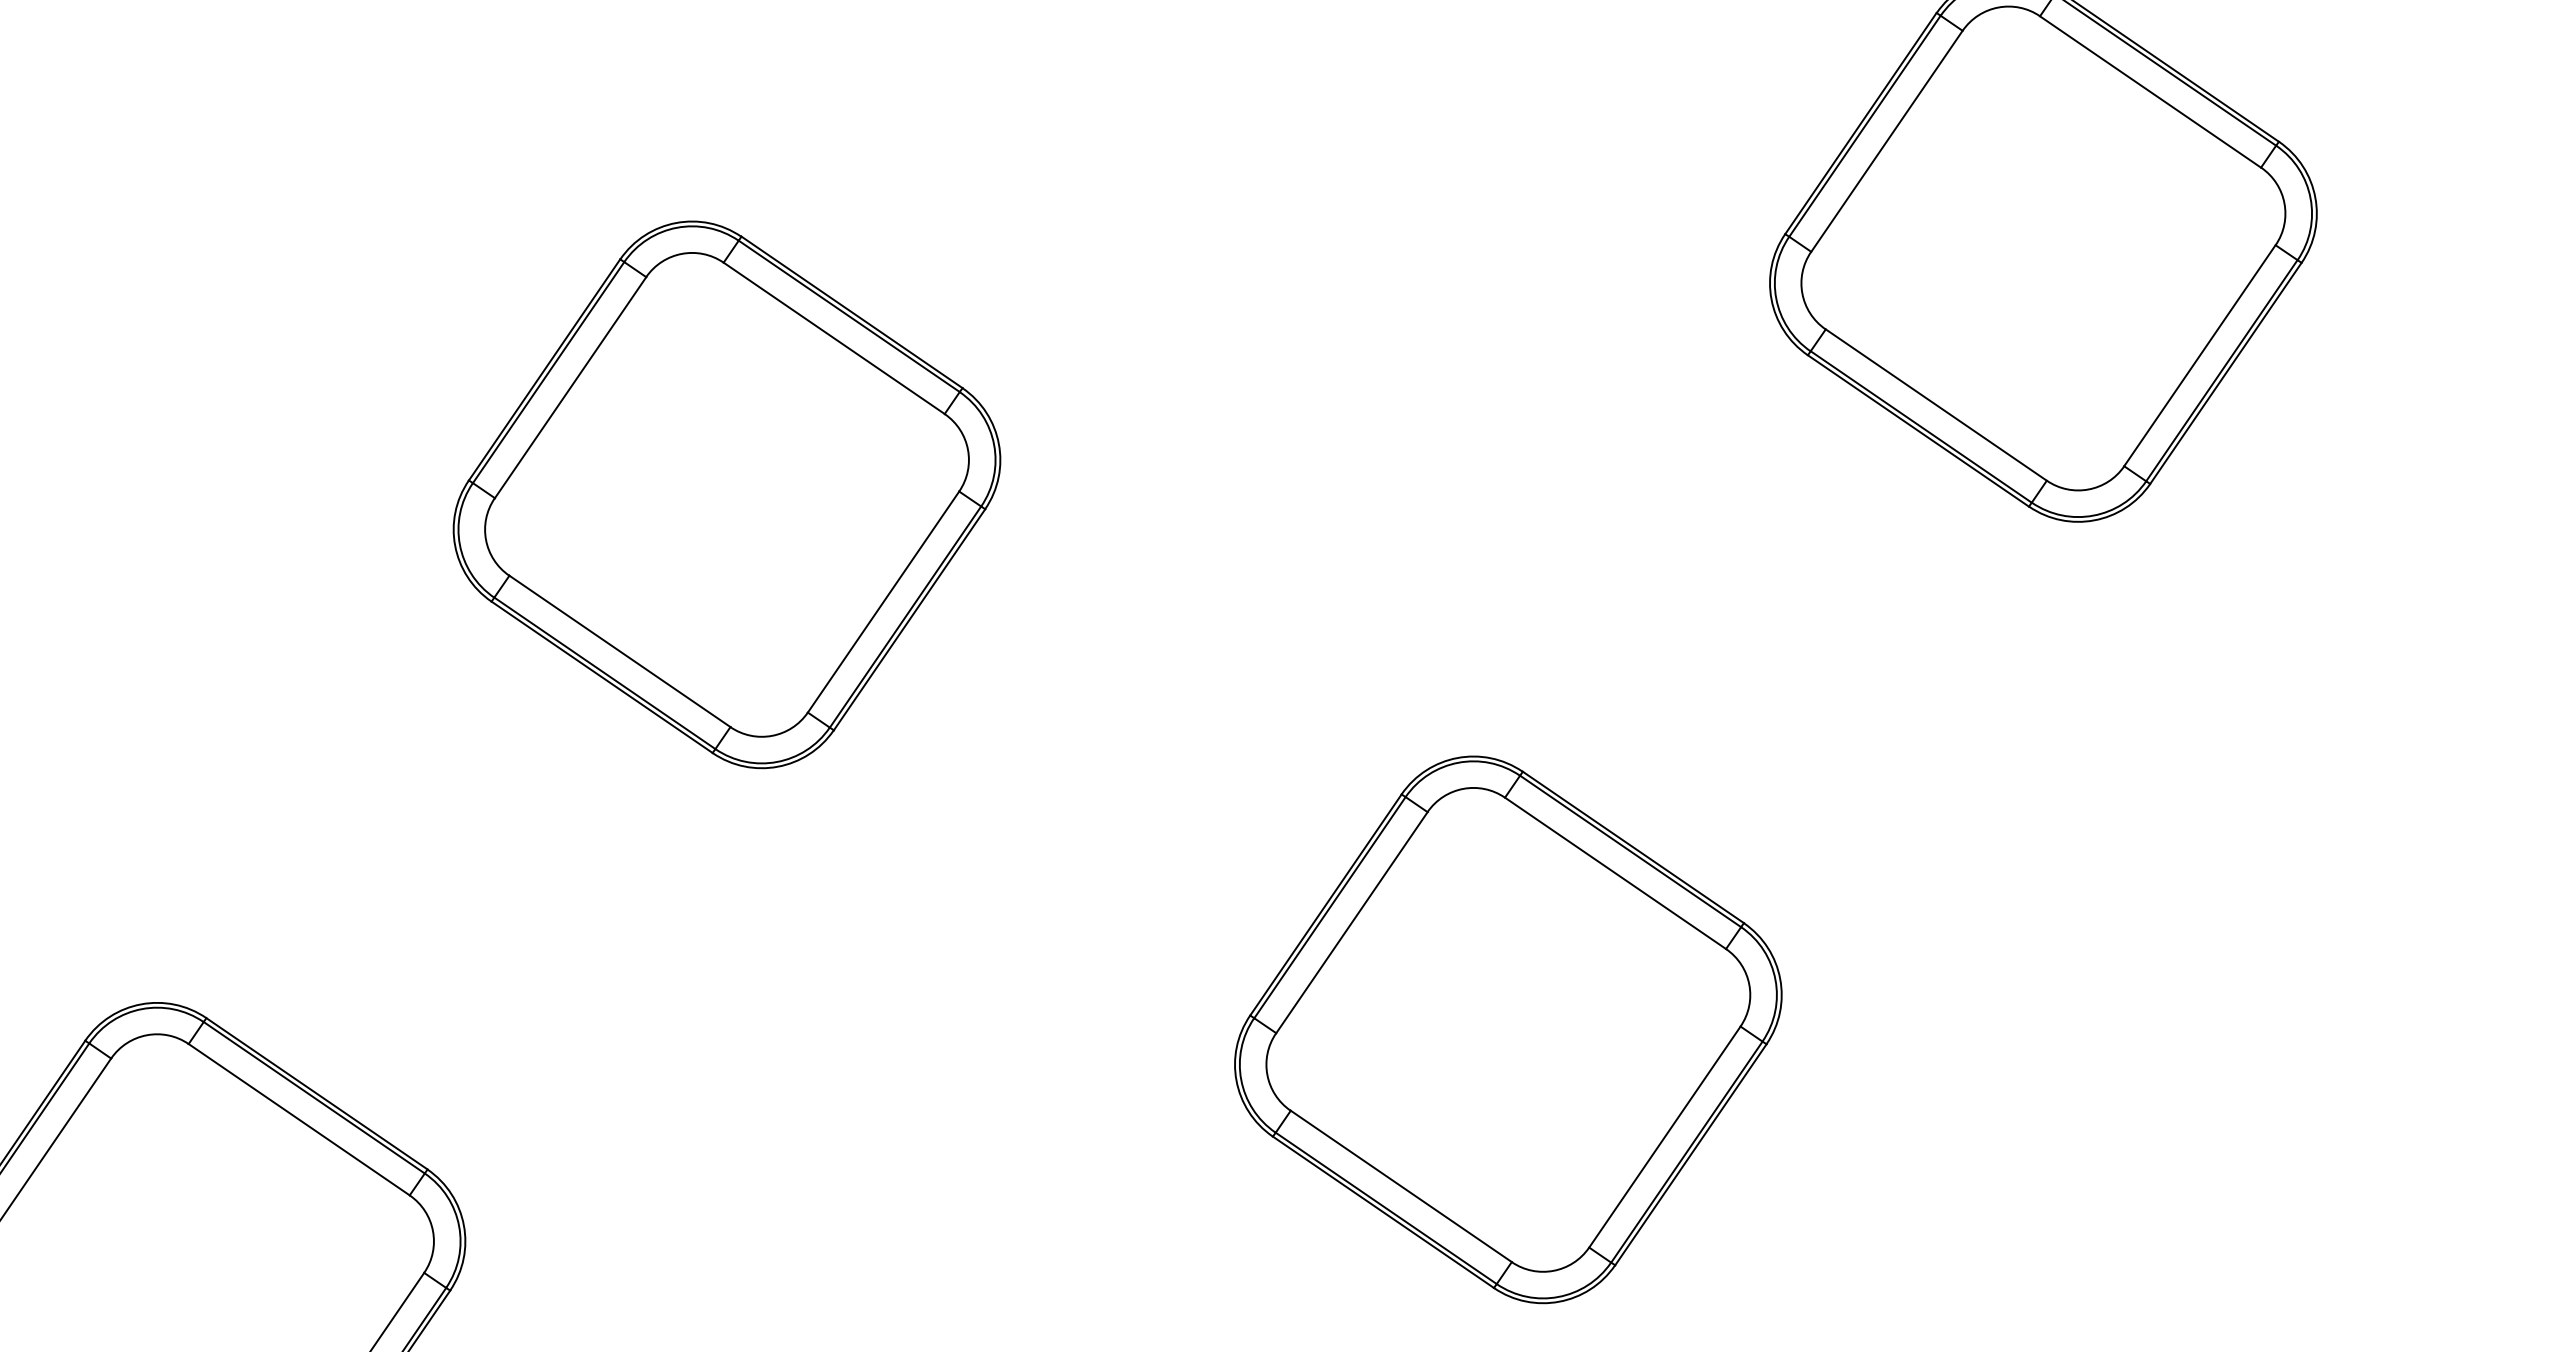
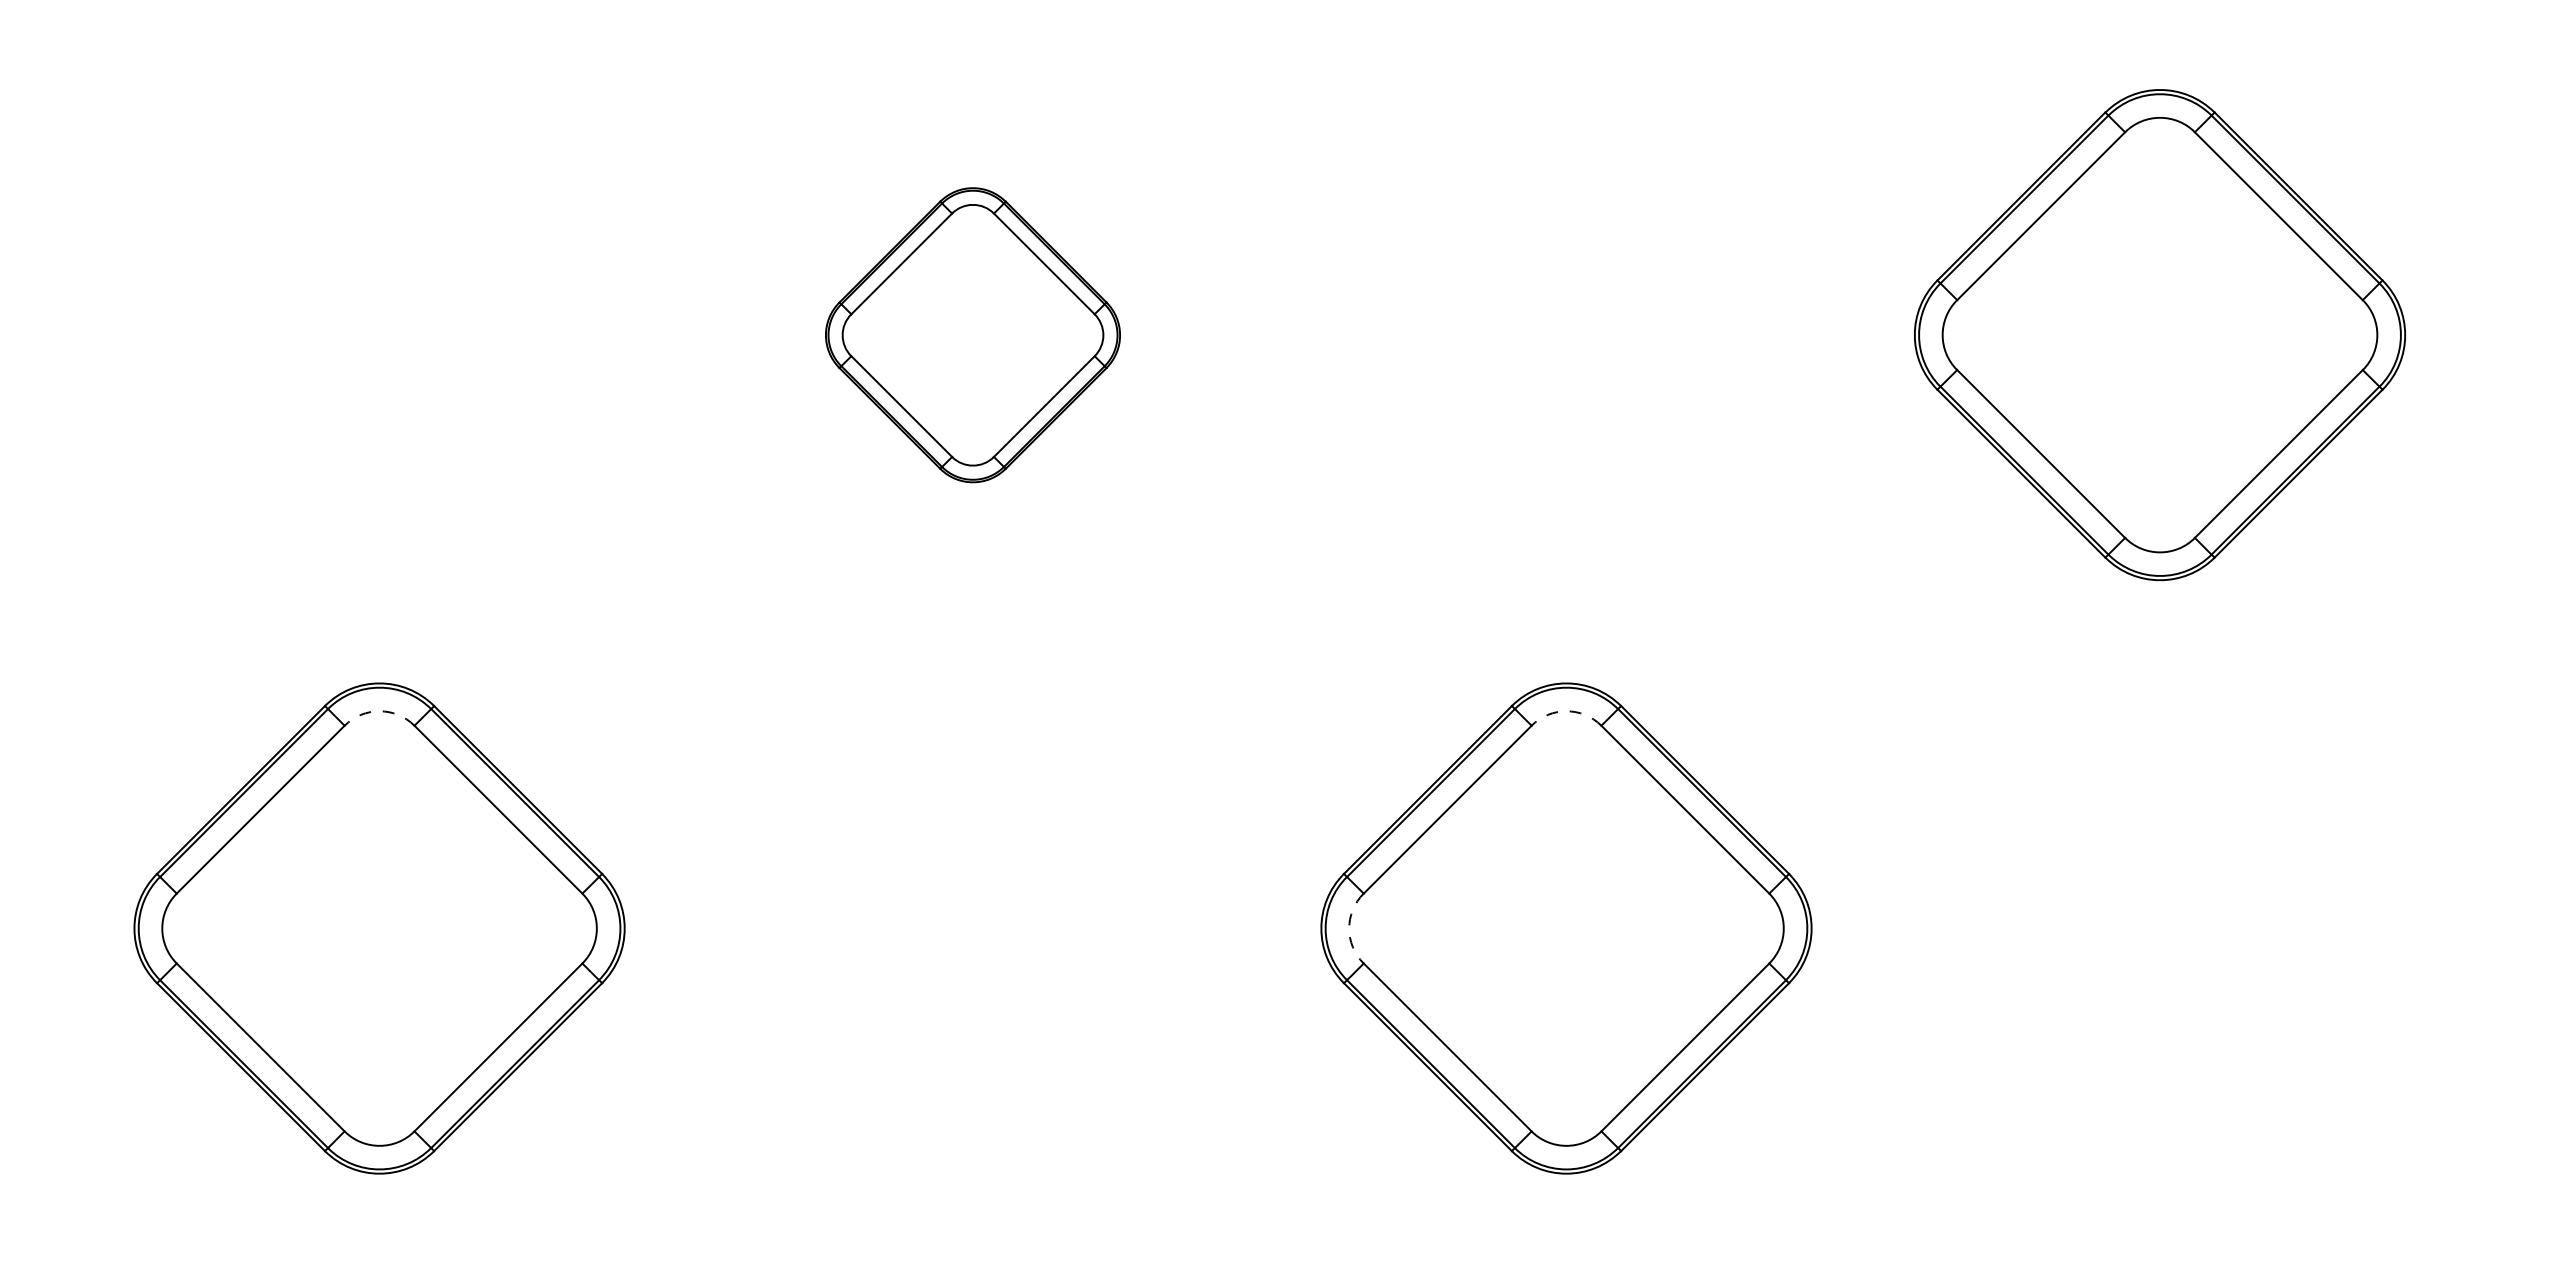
part: (726, 495) -> (972, 335), size x0.6
arc: (1463, 789) -> (1566, 711), solid -> dashed
arc: (146, 1035) -> (379, 711), solid -> dashed
arc: (1267, 1074) -> (1349, 928), solid -> dashed

